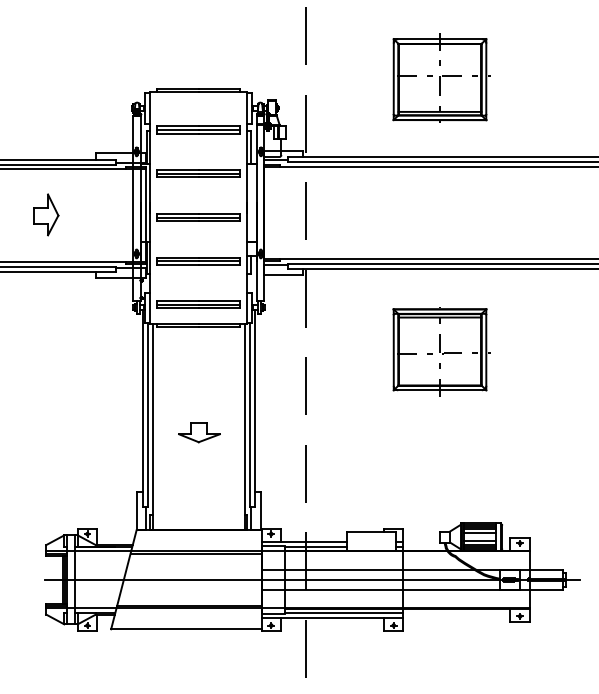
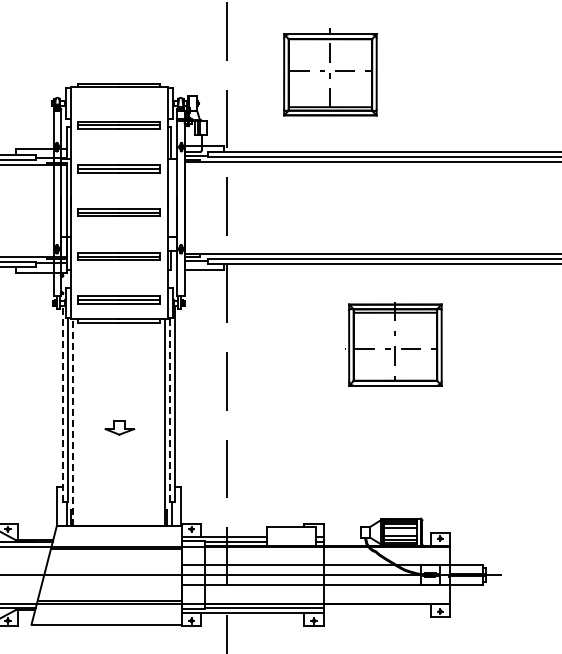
part: (441, 77) -> (331, 72), moved
part: (441, 351) -> (396, 346), moved
line: (142, 408) -> (62, 403), solid -> dashed
line: (249, 415) -> (169, 410), solid -> dashed
line: (152, 426) -> (72, 421), solid -> dashed
part: (199, 432) -> (119, 427), size x0.7

